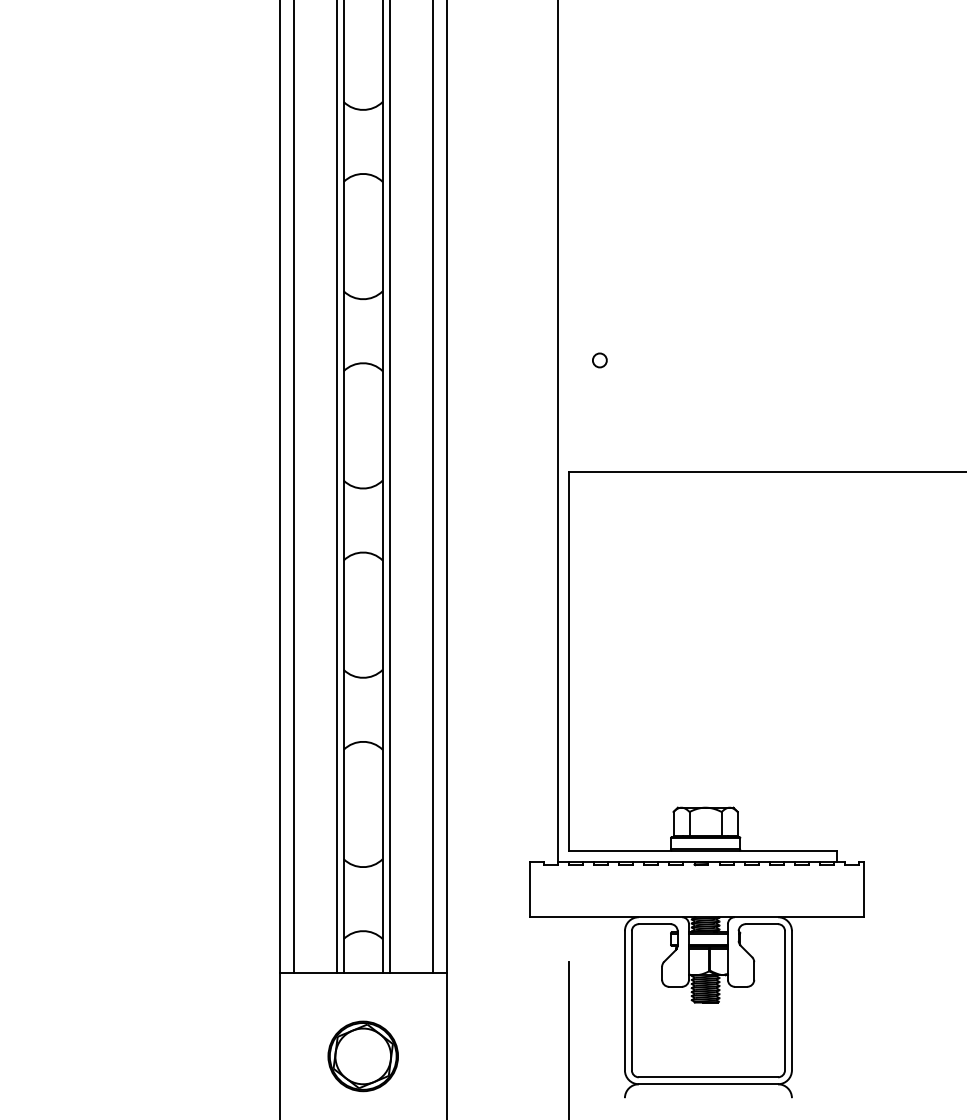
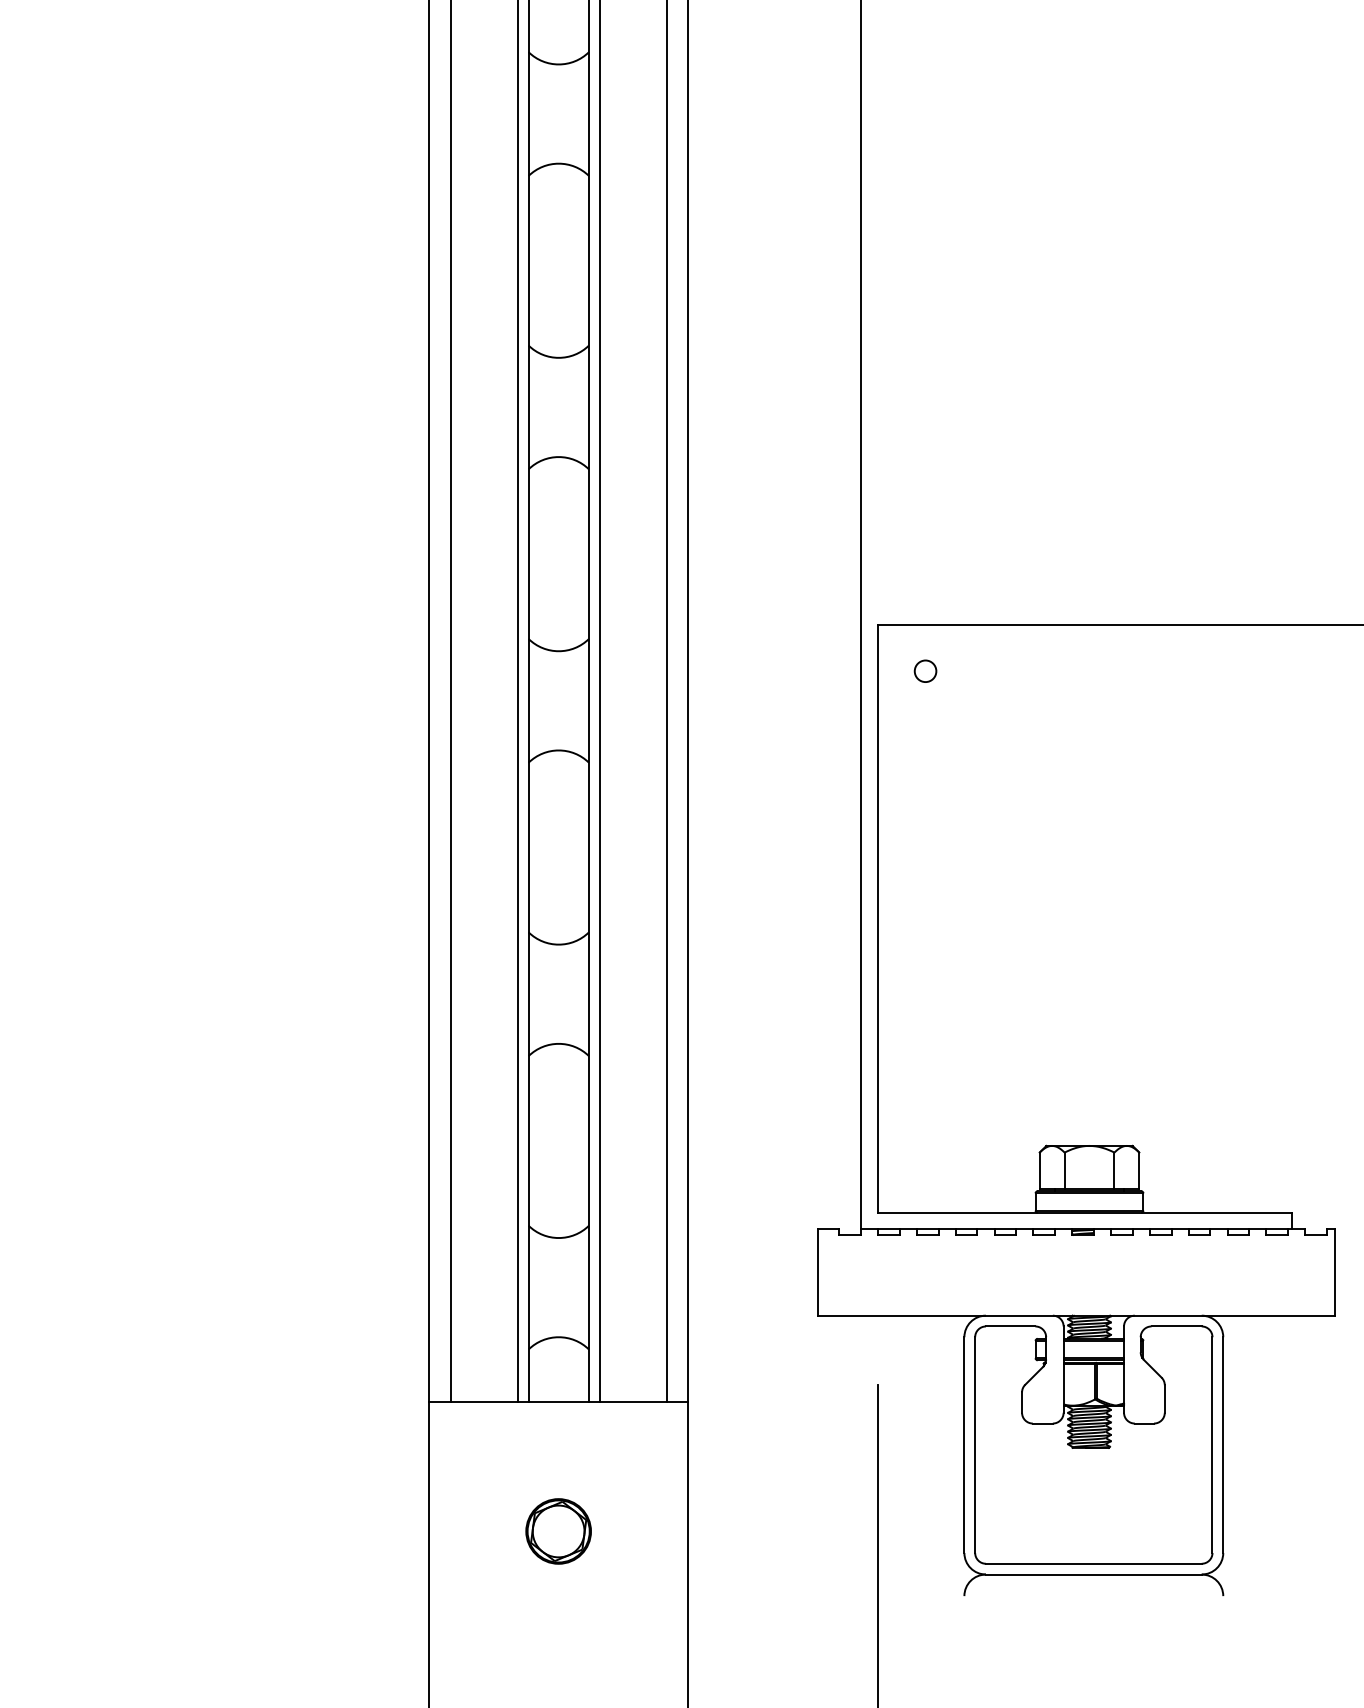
circle: (599, 360) -> (924, 671), moved
part: (362, 1056) -> (557, 1531), size x0.6

